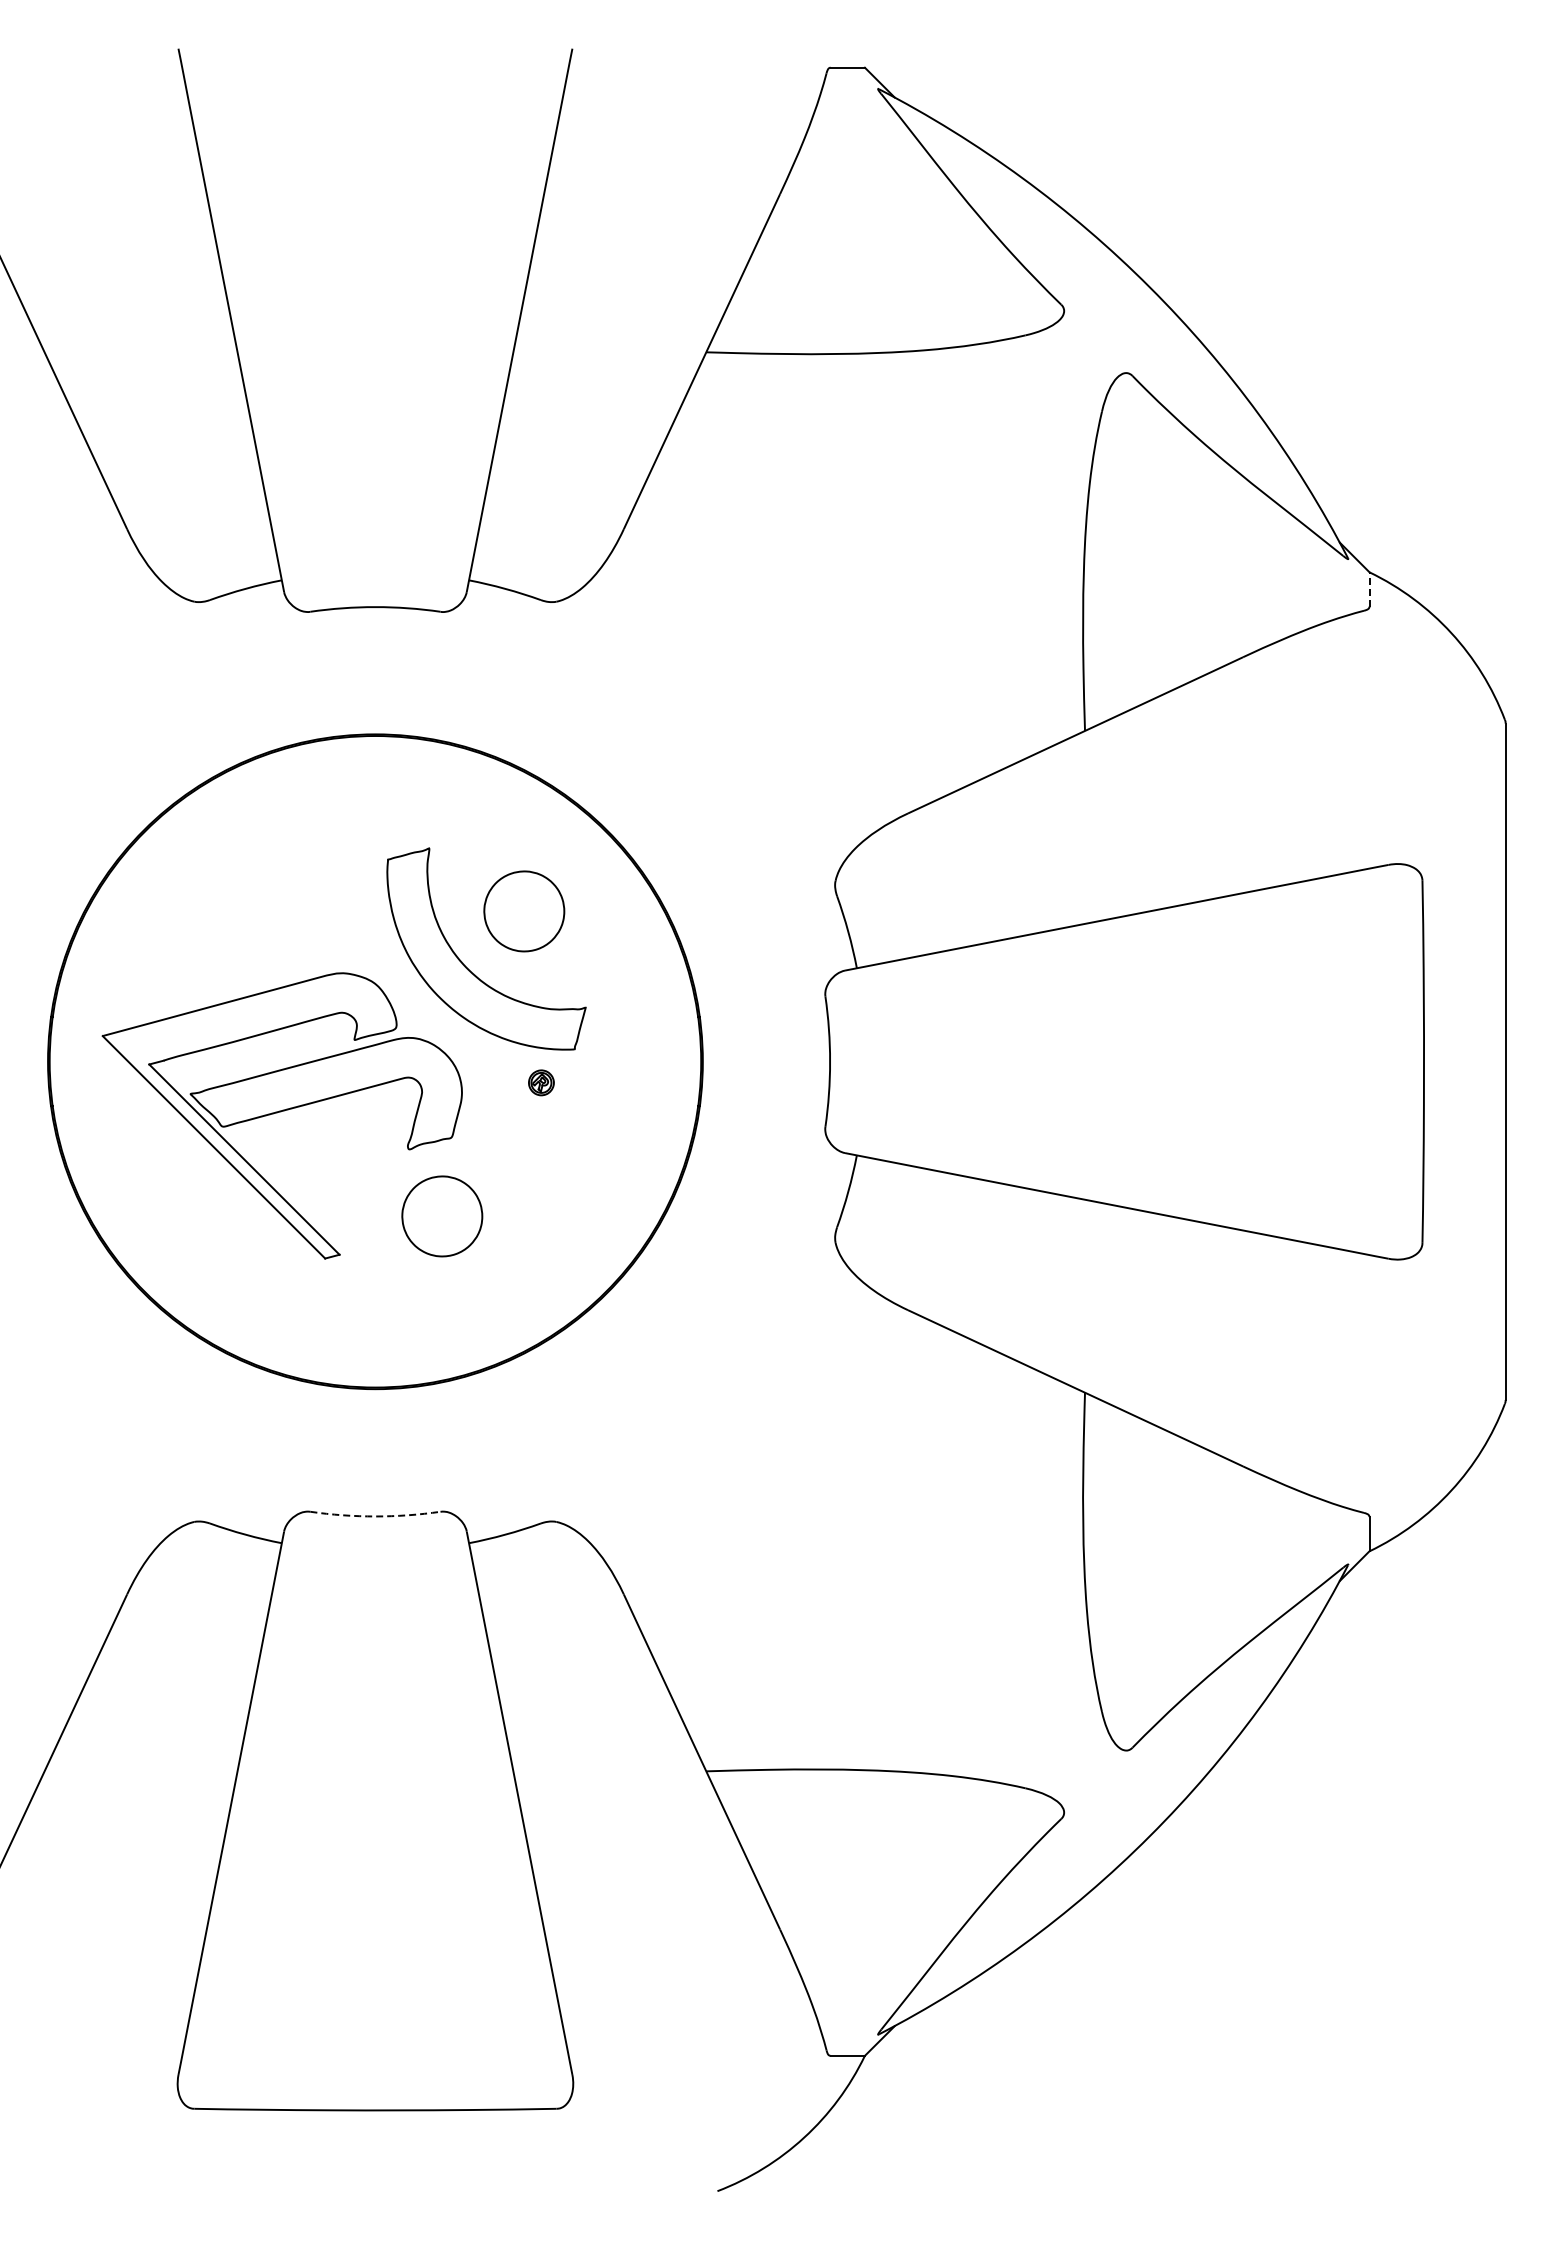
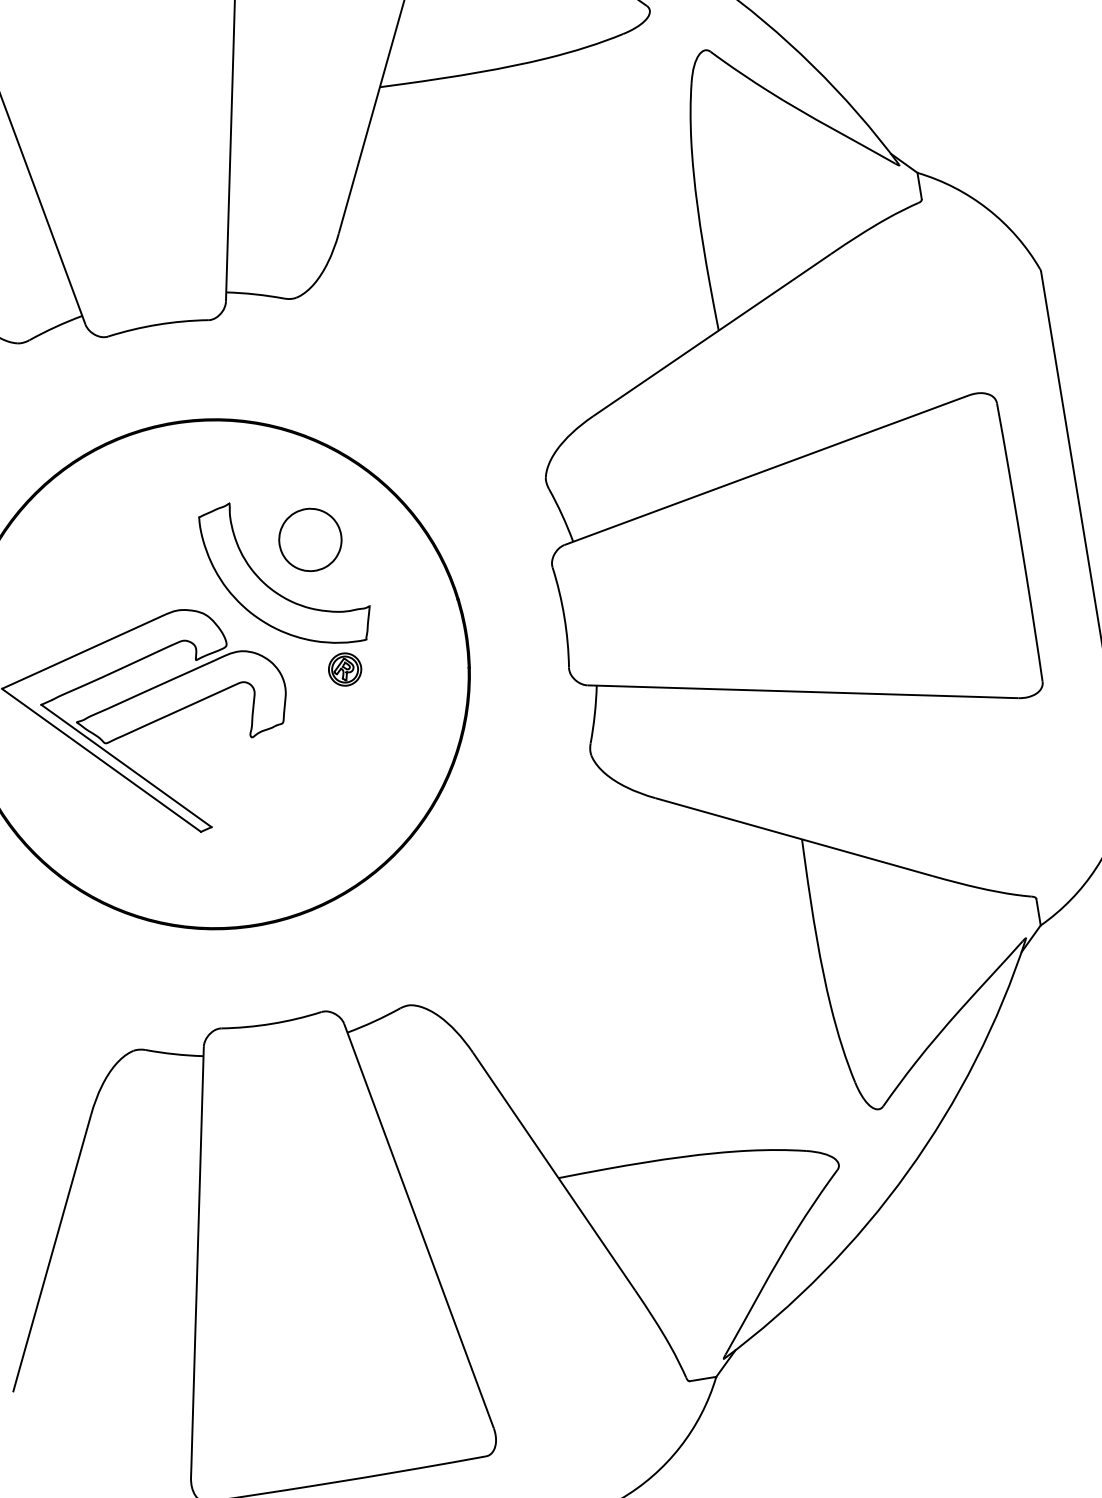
line: (1369, 588) -> (919, 185), dashed -> solid
part: (541, 1082) -> (345, 669), size x1.67
part: (442, 1216) -> (285, 784), removed
arc: (375, 1516) -> (272, 1023), dashed -> solid

